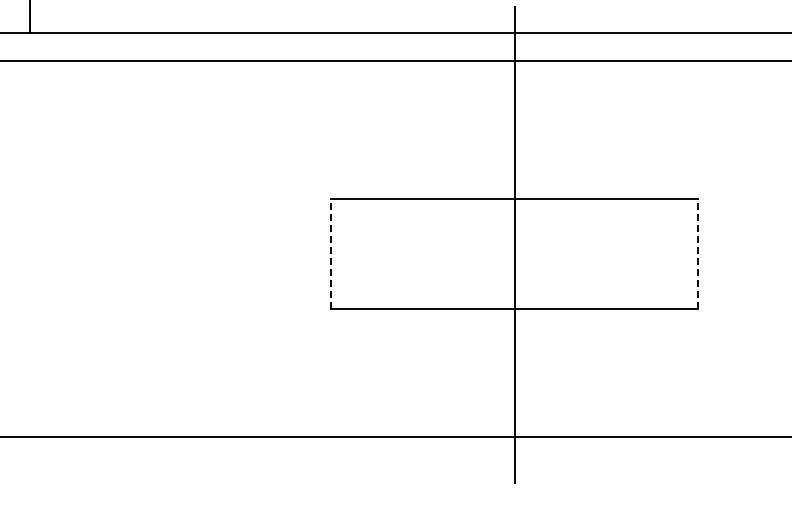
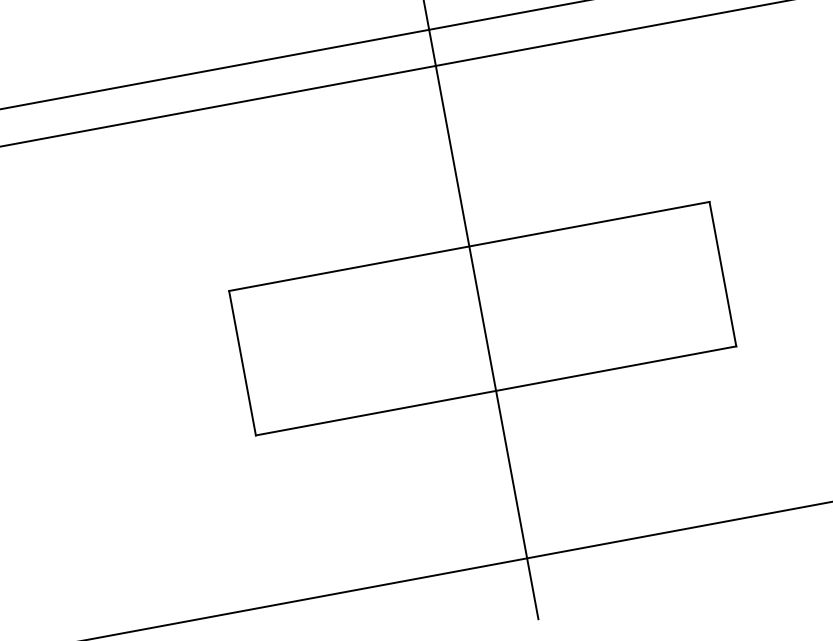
line: (331, 253) -> (242, 362), dashed -> solid
line: (698, 253) -> (723, 273), dashed -> solid

